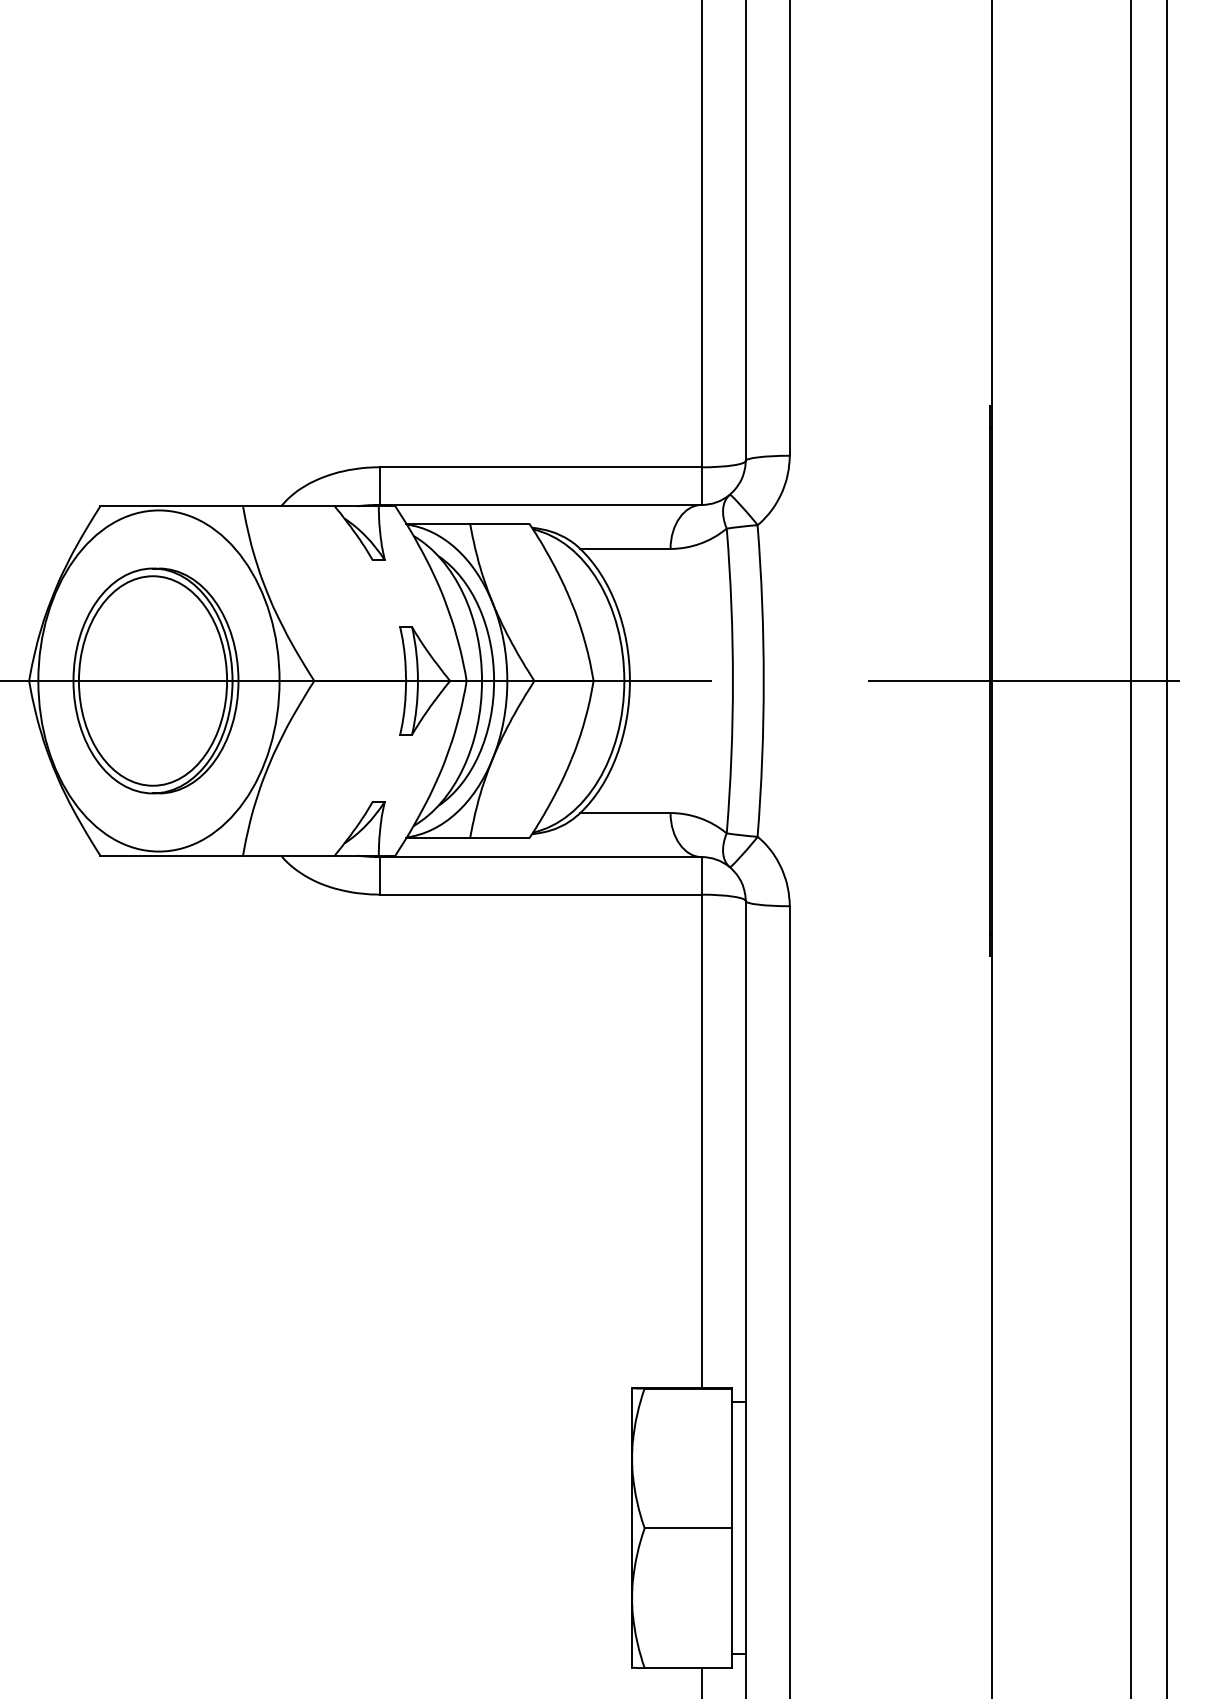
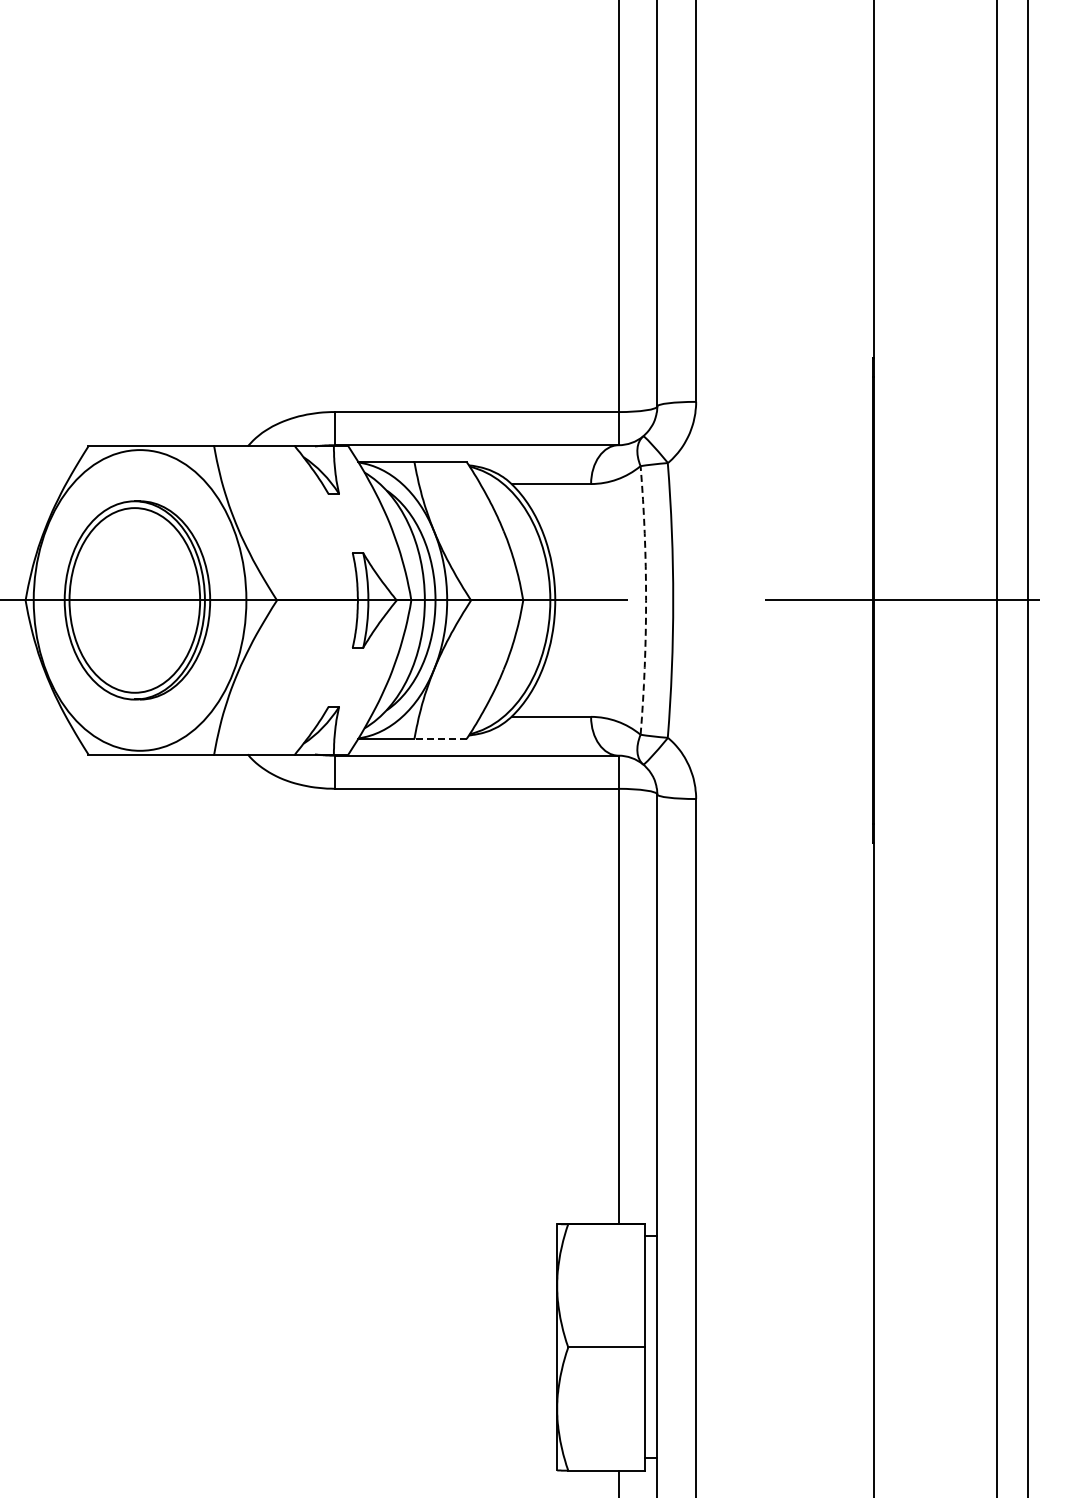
arc: (733, 681) -> (646, 600), solid -> dashed
line: (499, 837) -> (440, 738), solid -> dashed

